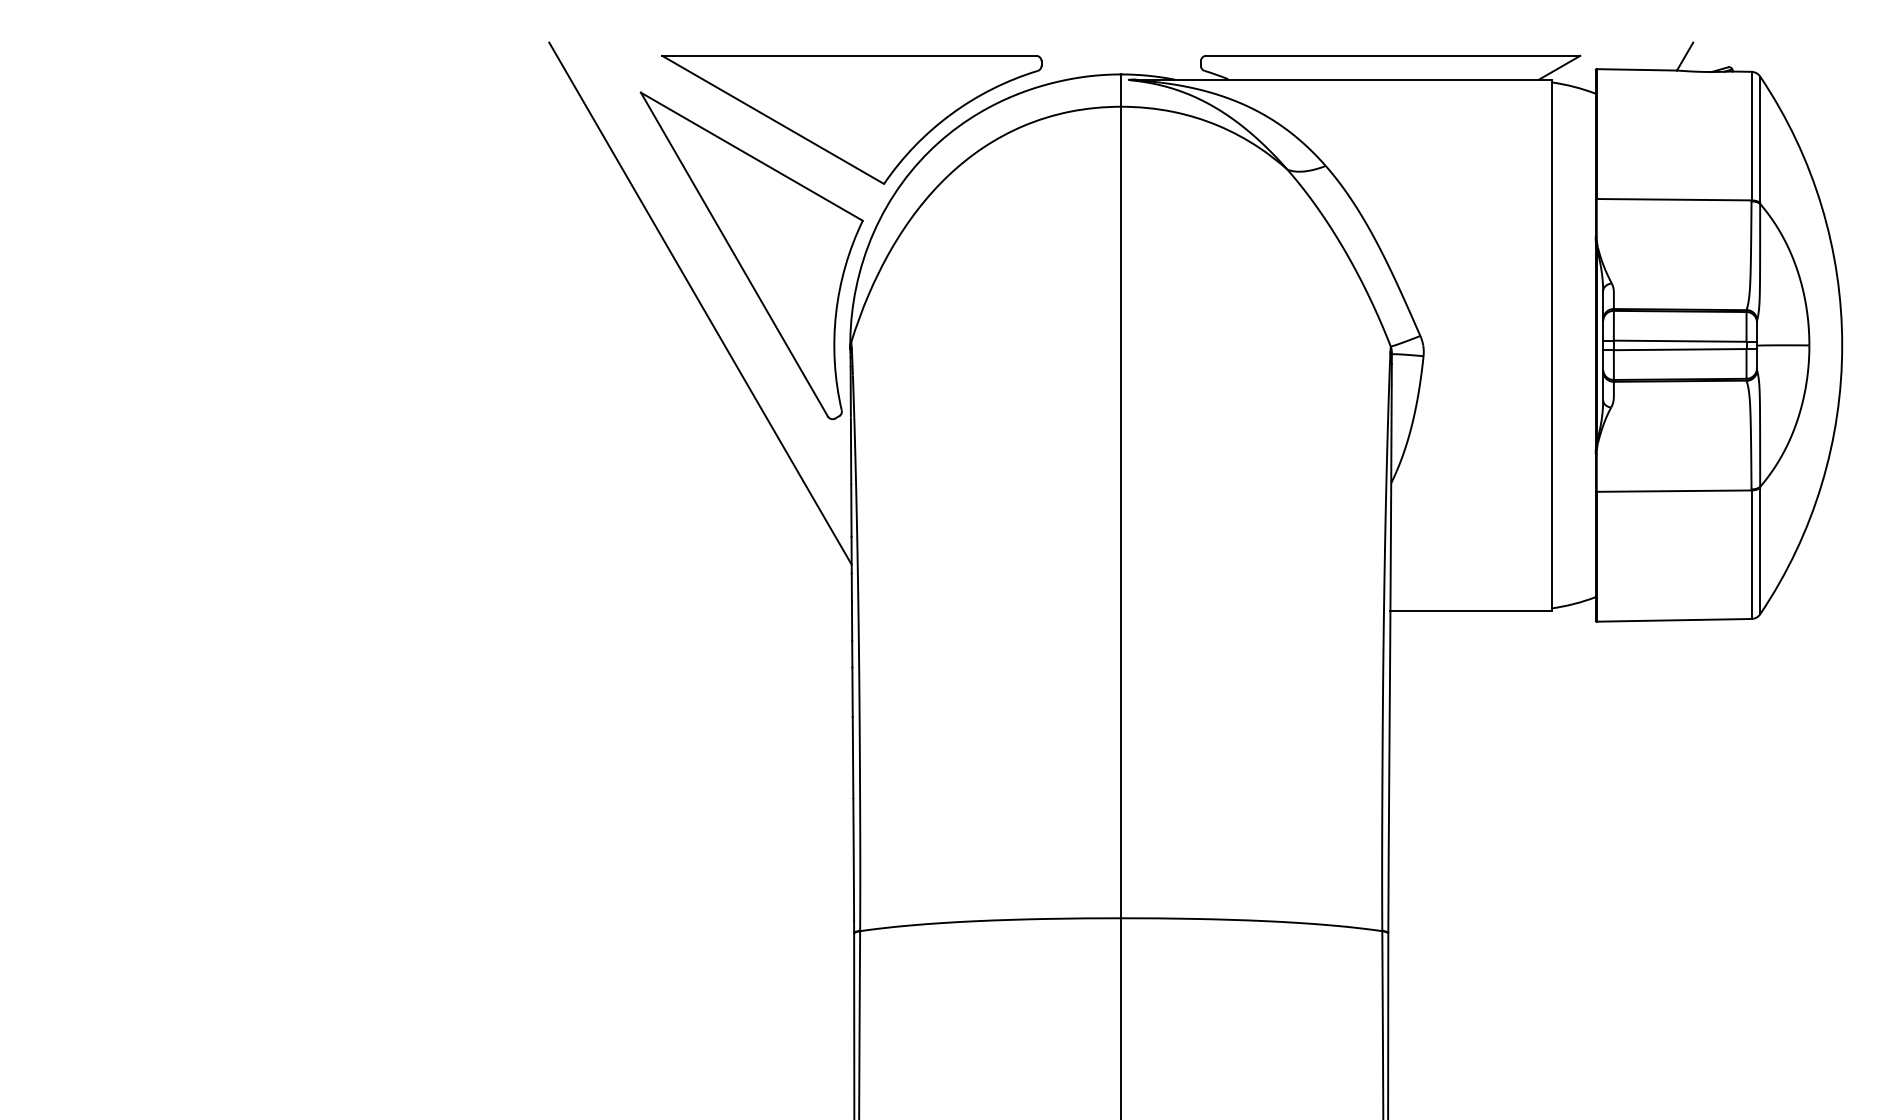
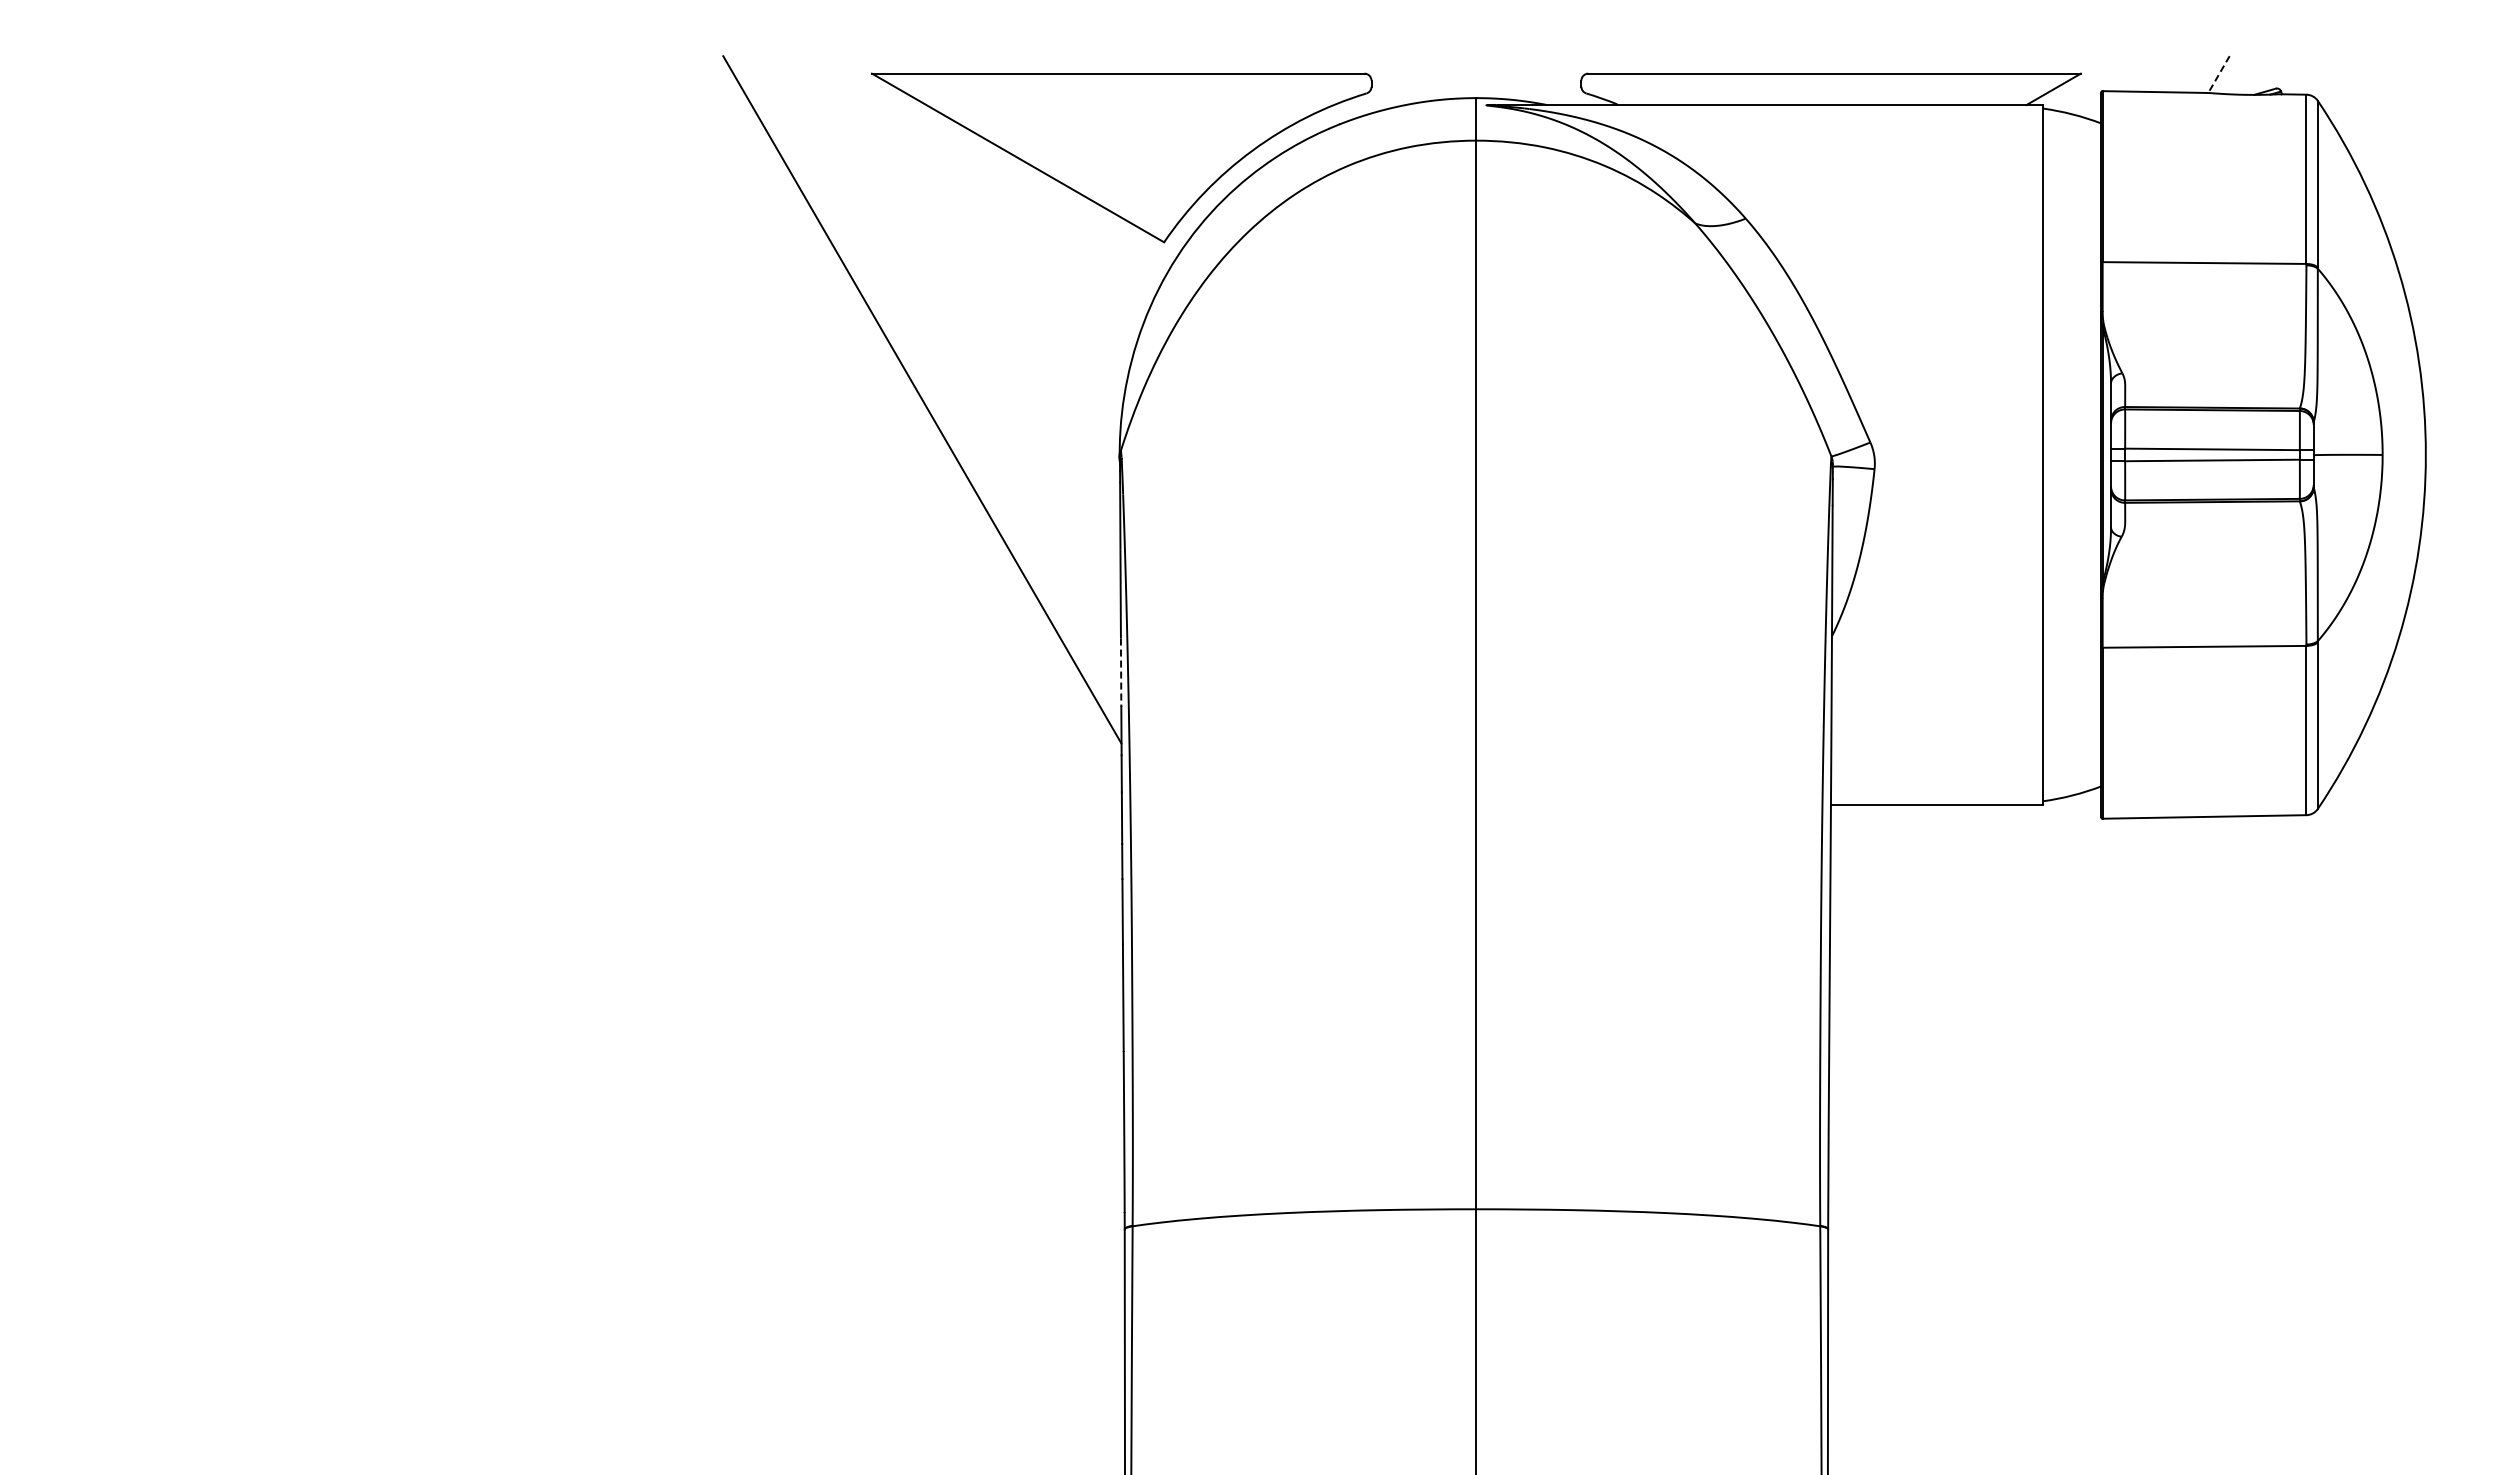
line: (1684, 57) -> (2218, 75), solid -> dashed
part: (751, 255) -> (989, 336), removed
line: (851, 511) -> (1121, 673), solid -> dashed

